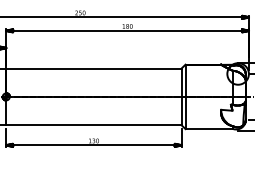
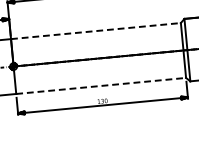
line: (93, 68) -> (95, 31), solid -> dashed
line: (93, 125) -> (100, 86), solid -> dashed

